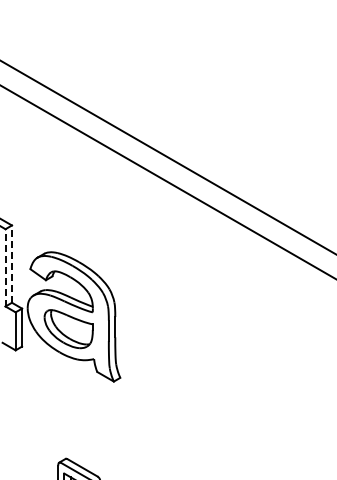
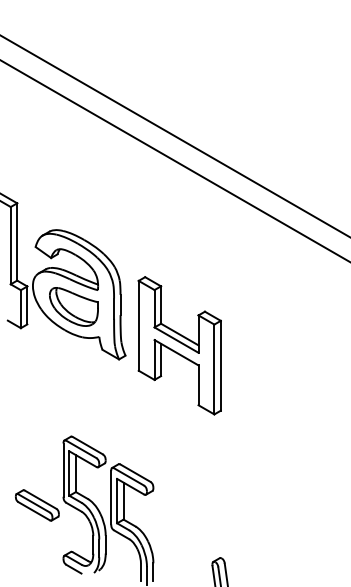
line: (12, 263) -> (17, 241), dashed -> solid
line: (5, 267) -> (10, 245), dashed -> solid
part: (174, 367) -> (179, 345), added

